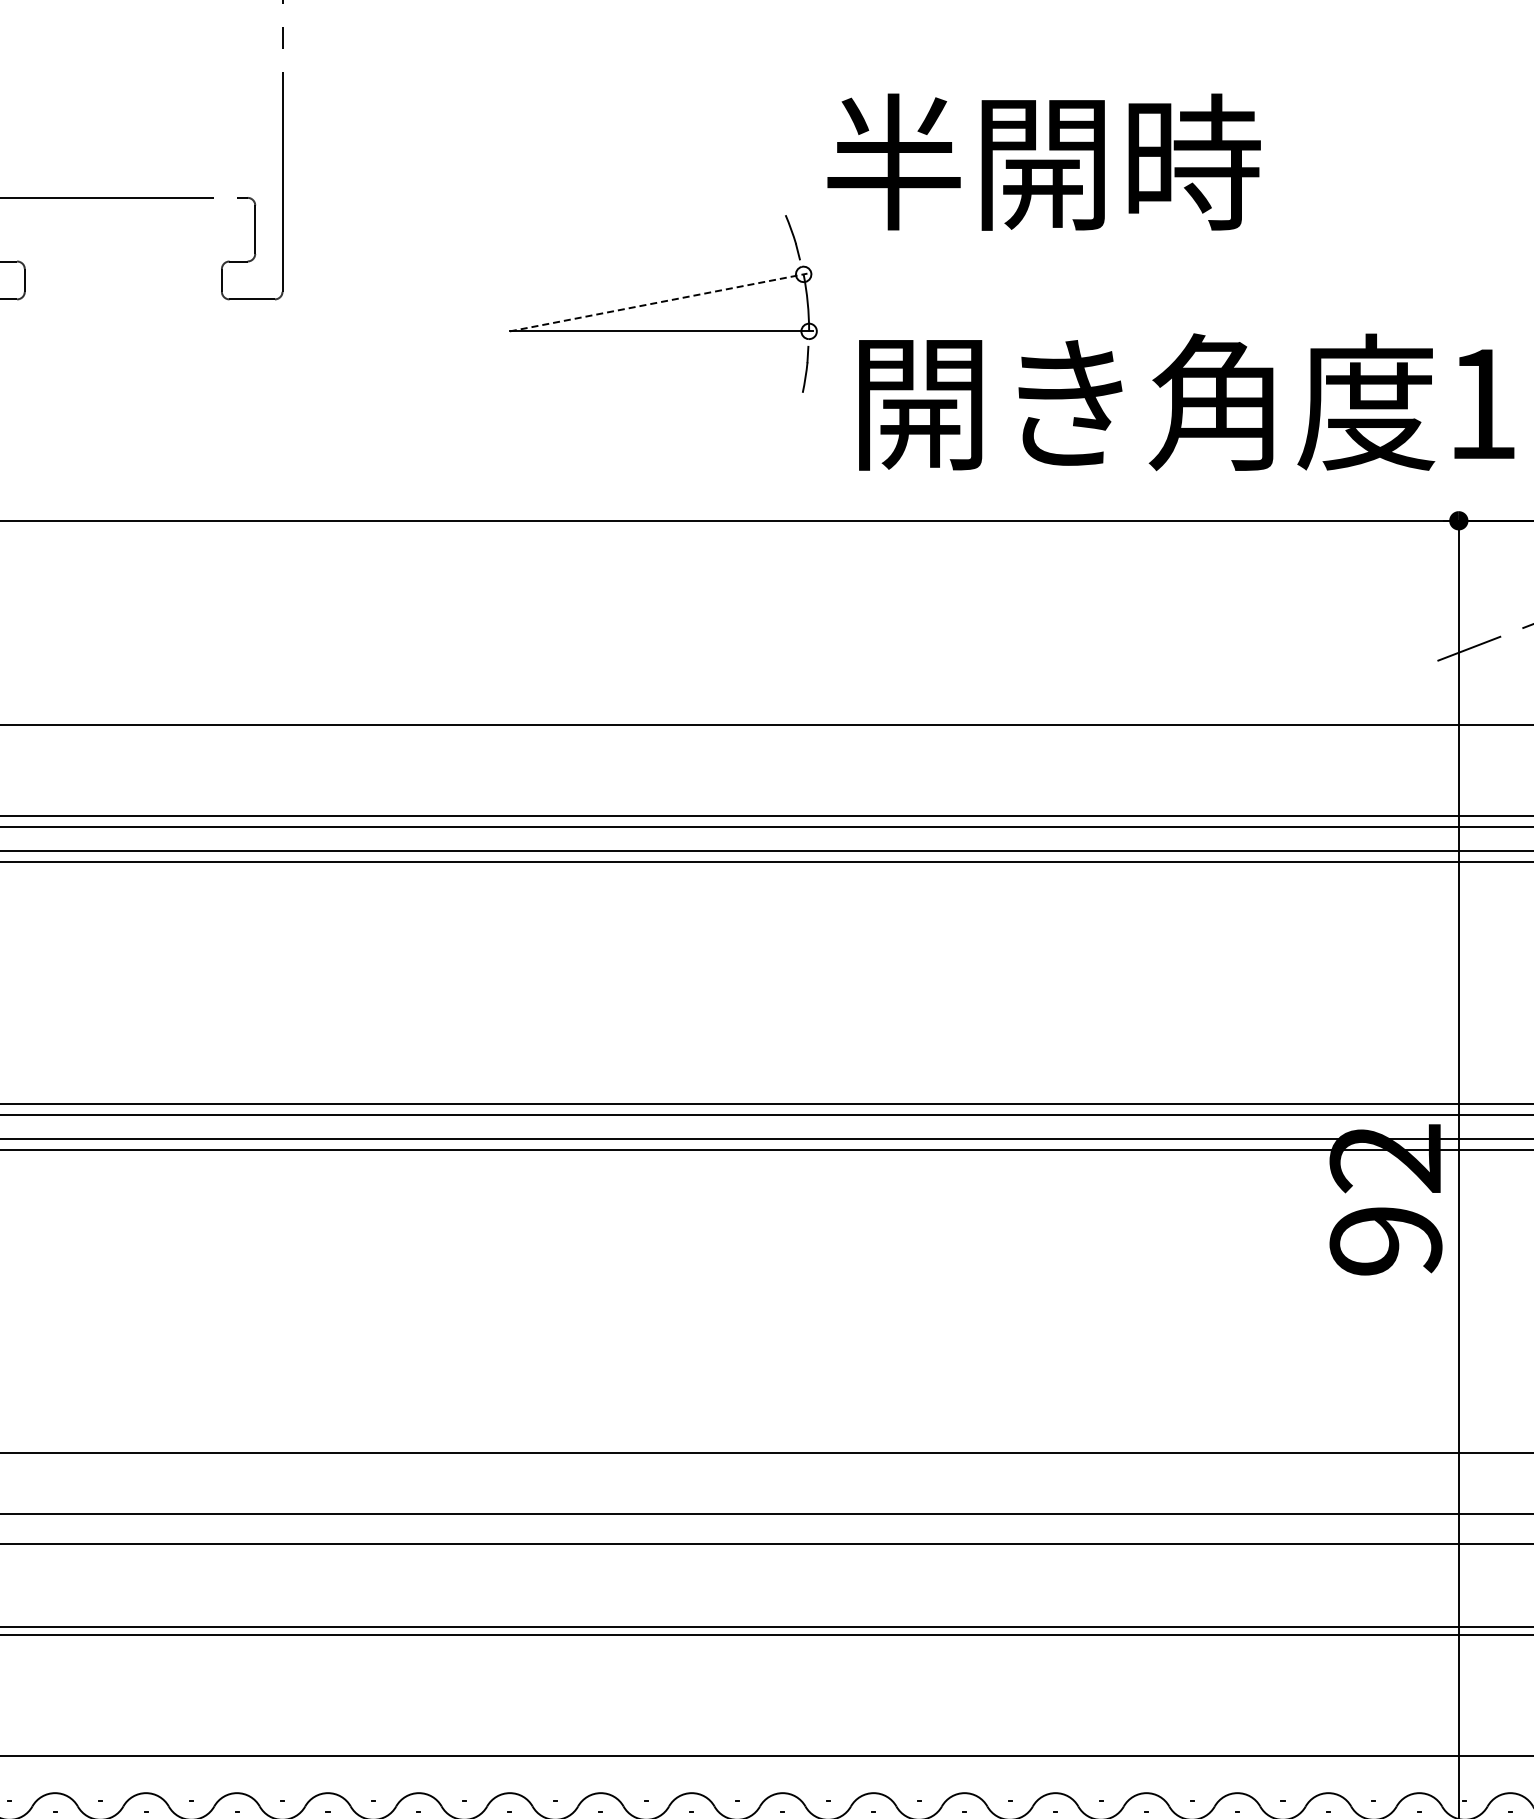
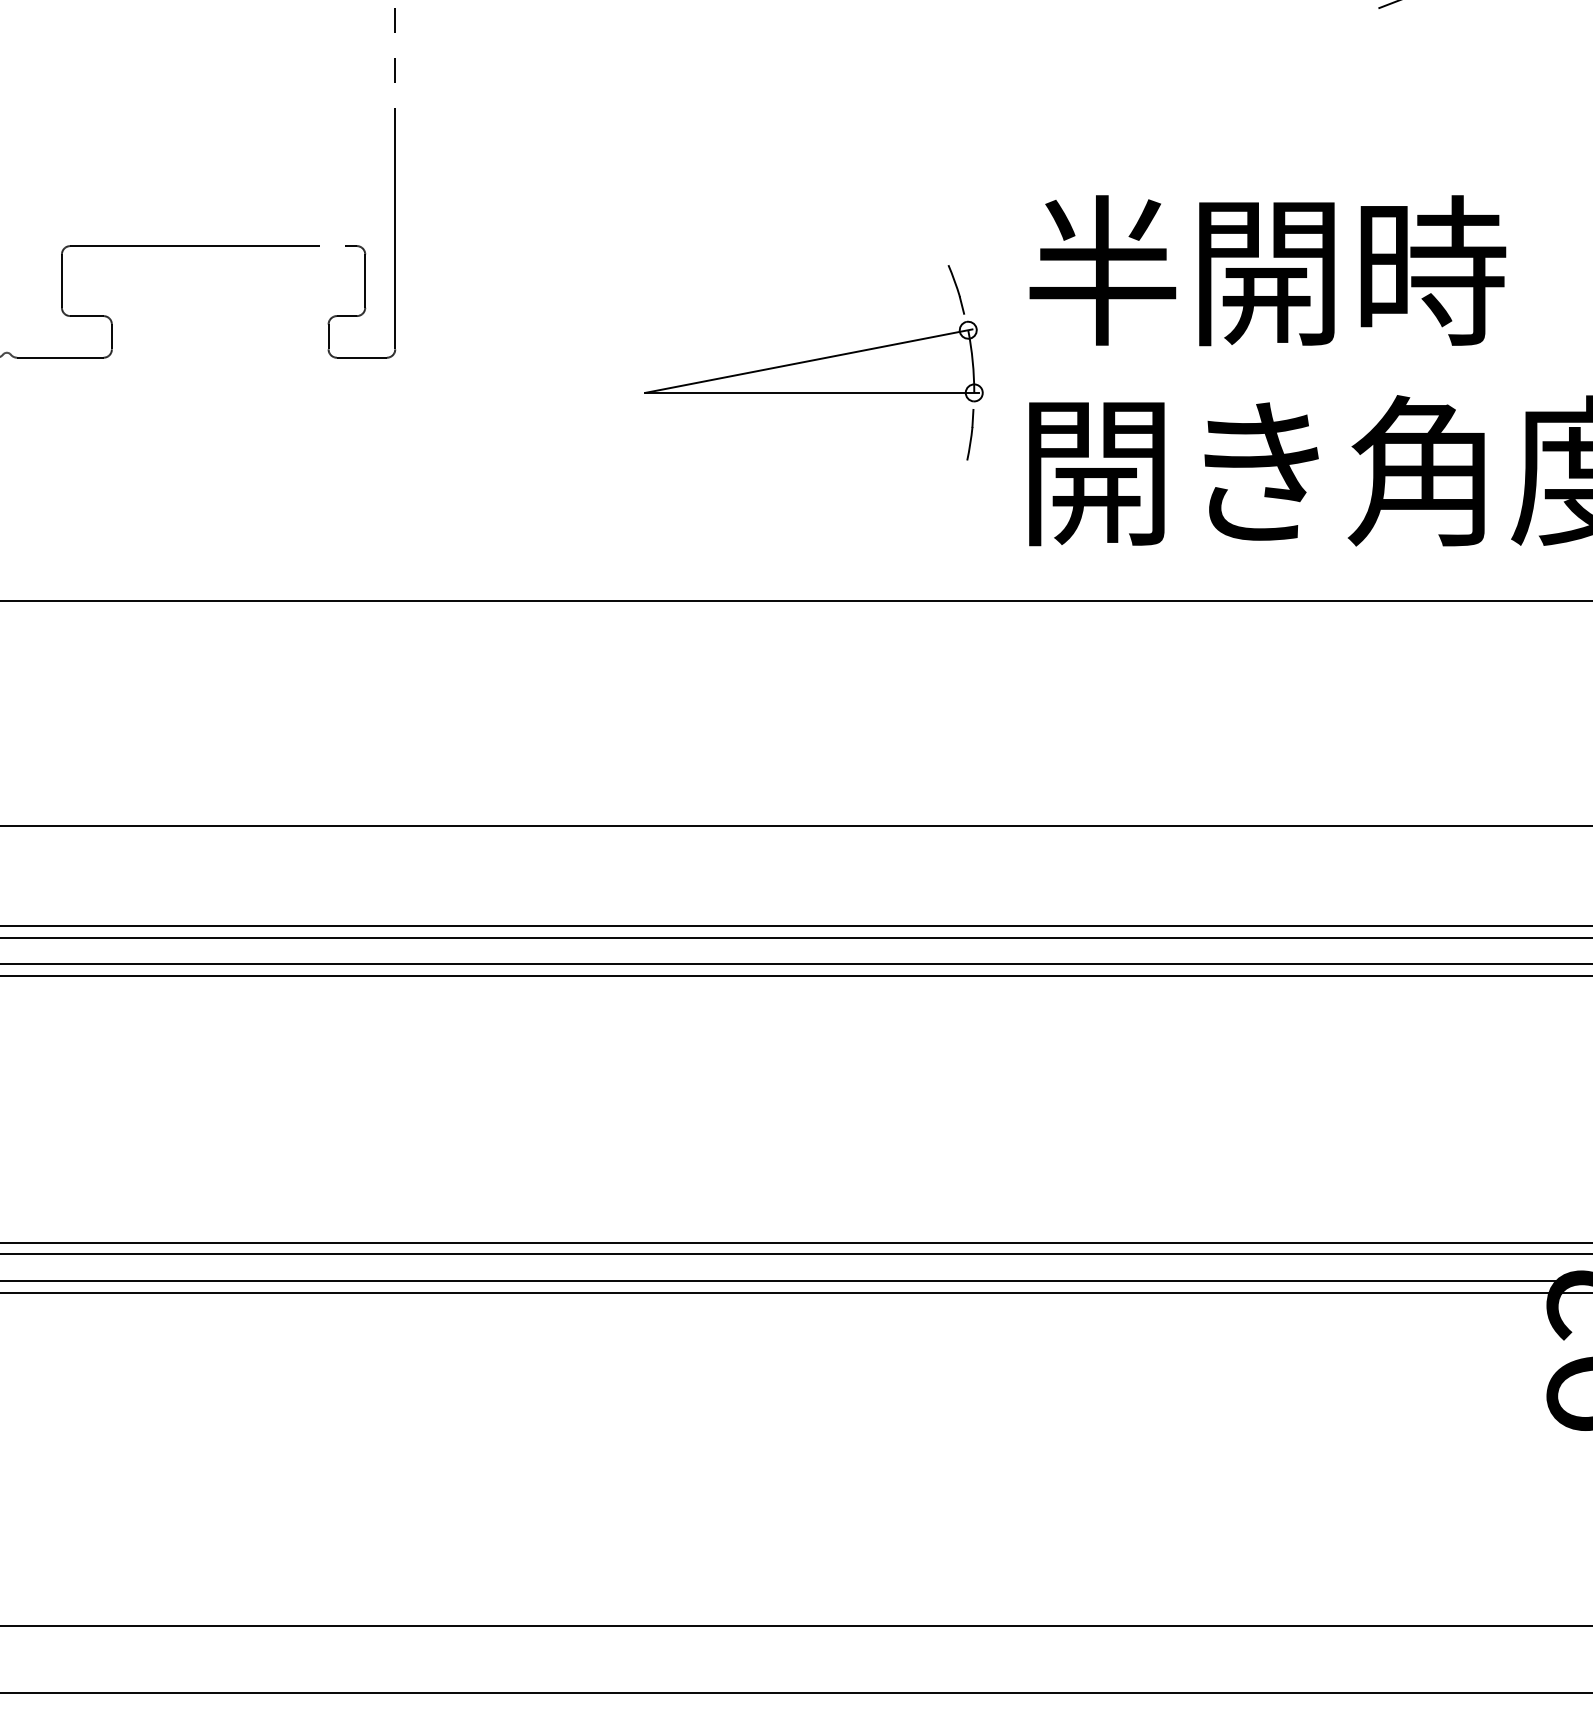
text: (1043, 161) -> (1267, 269), moved
line: (658, 302) -> (808, 361), dashed -> solid

